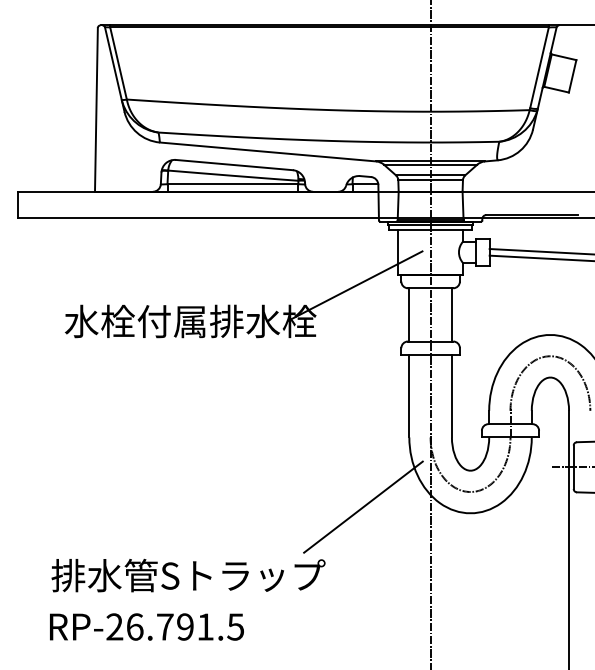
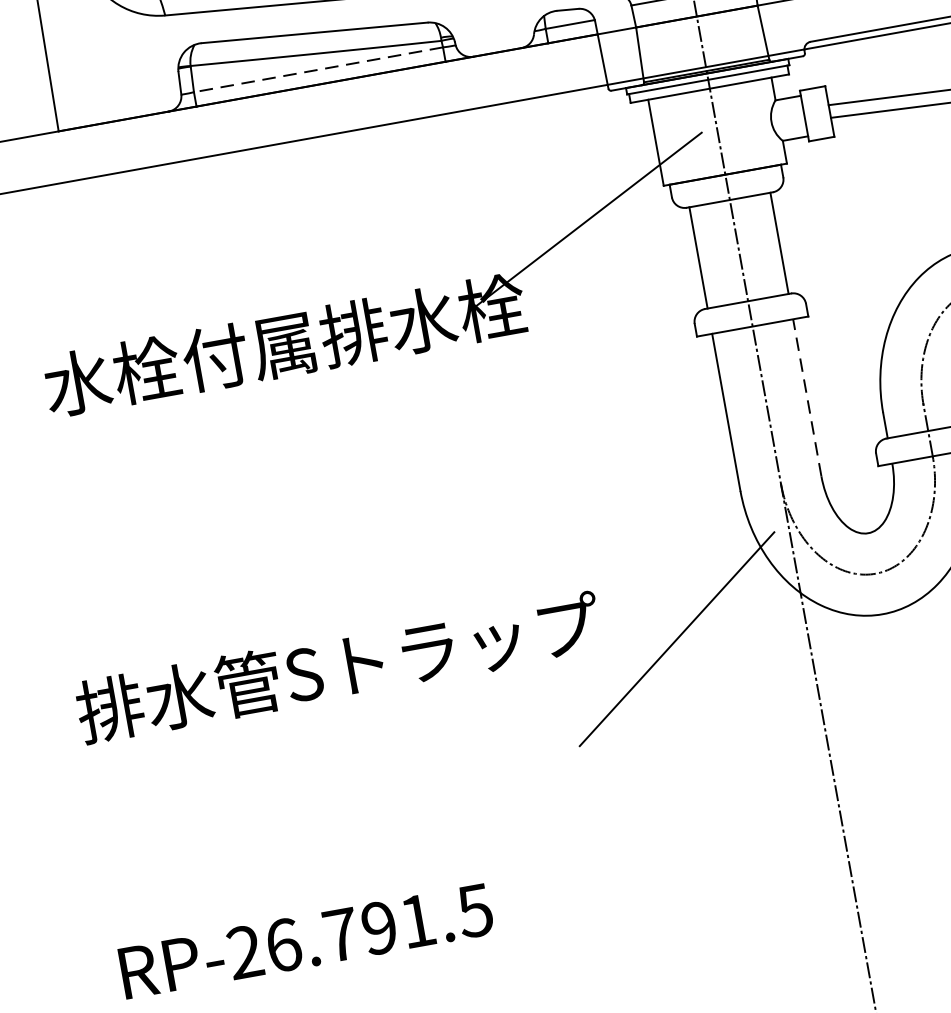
line: (232, 184) -> (317, 70), solid -> dashed
line: (451, 395) -> (806, 396), solid -> dashed
text: (188, 575) -> (338, 667), moved

